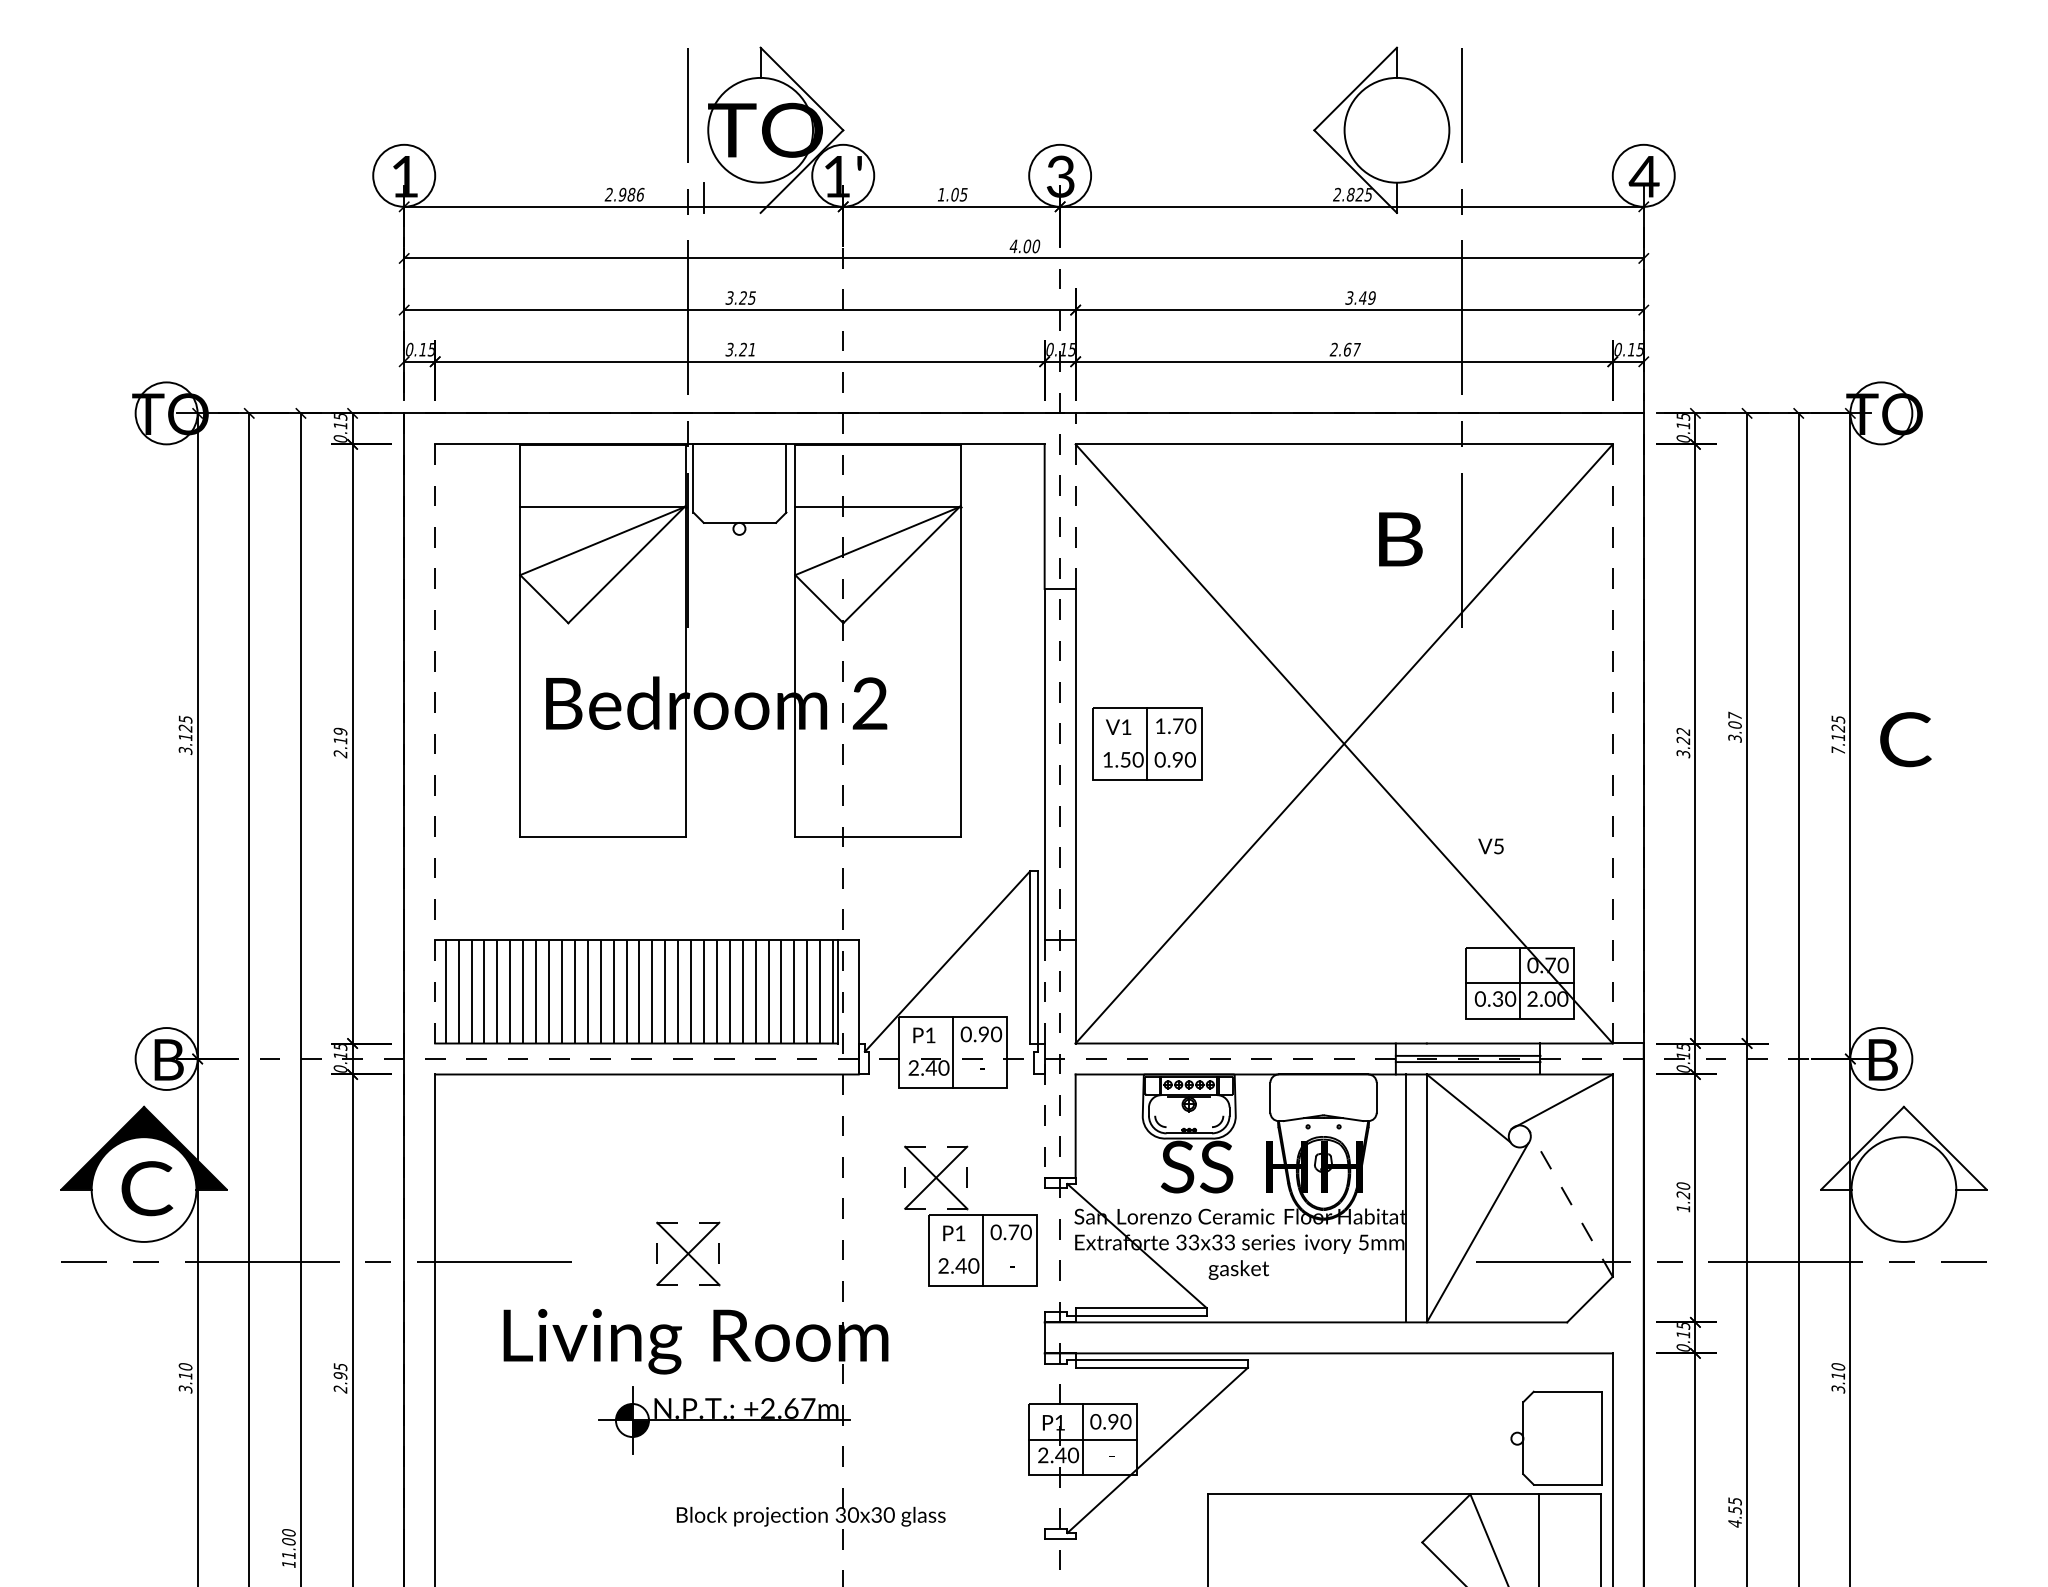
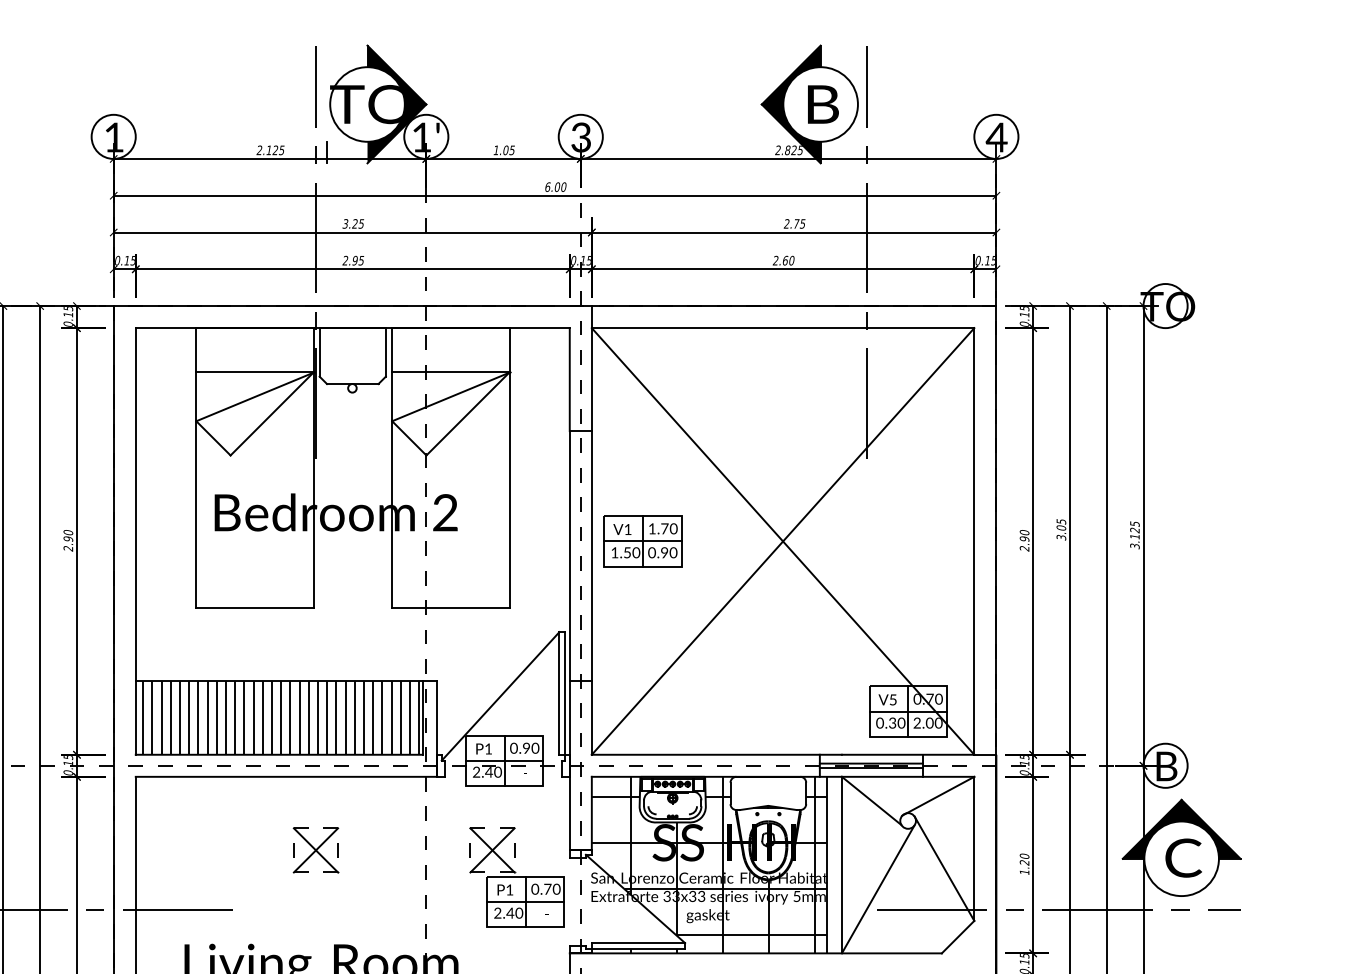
fill: (801, 129) -> (396, 103), added
fill: (1355, 129) -> (791, 103), added
text: (631, 194) -> (275, 150), 2.986 -> 2.125
text: (1013, 246) -> (547, 187), 4.00 -> 6.00
text: (1360, 297) -> (794, 223), 3.49 -> 2.75
text: (740, 349) -> (353, 260), 3.21 -> 2.95
text: (1356, 349) -> (791, 260), 2.67 -> 2.60
line: (1075, 501) -> (591, 368), dashed -> solid
text: (1400, 539) -> (823, 104), moved
text: (1734, 715) -> (1061, 521), 3.07 -> 3.05
text: (340, 736) -> (68, 536), 2.19 -> 2.90
text: (1905, 739) -> (1183, 858), moved
text: (1683, 742) -> (1024, 540), 3.22 -> 2.90
line: (435, 743) -> (135, 541), dashed -> solid
line: (1147, 743) -> (643, 541), added
line: (1612, 743) -> (974, 541), dashed -> solid
text: (1838, 750) -> (1135, 546), 7.125 -> 3.125
text: (1490, 846) -> (887, 699), moved
line: (953, 1052) -> (504, 761), added
line: (1044, 1059) -> (569, 766), dashed -> solid
fill: (1903, 1147) -> (1181, 828), added
hatch: (1240, 1198) -> (709, 865), added
line: (1570, 1203) -> (944, 868), dashed -> solid
line: (982, 1250) -> (525, 902), added
part: (688, 1253) -> (316, 850), moved

